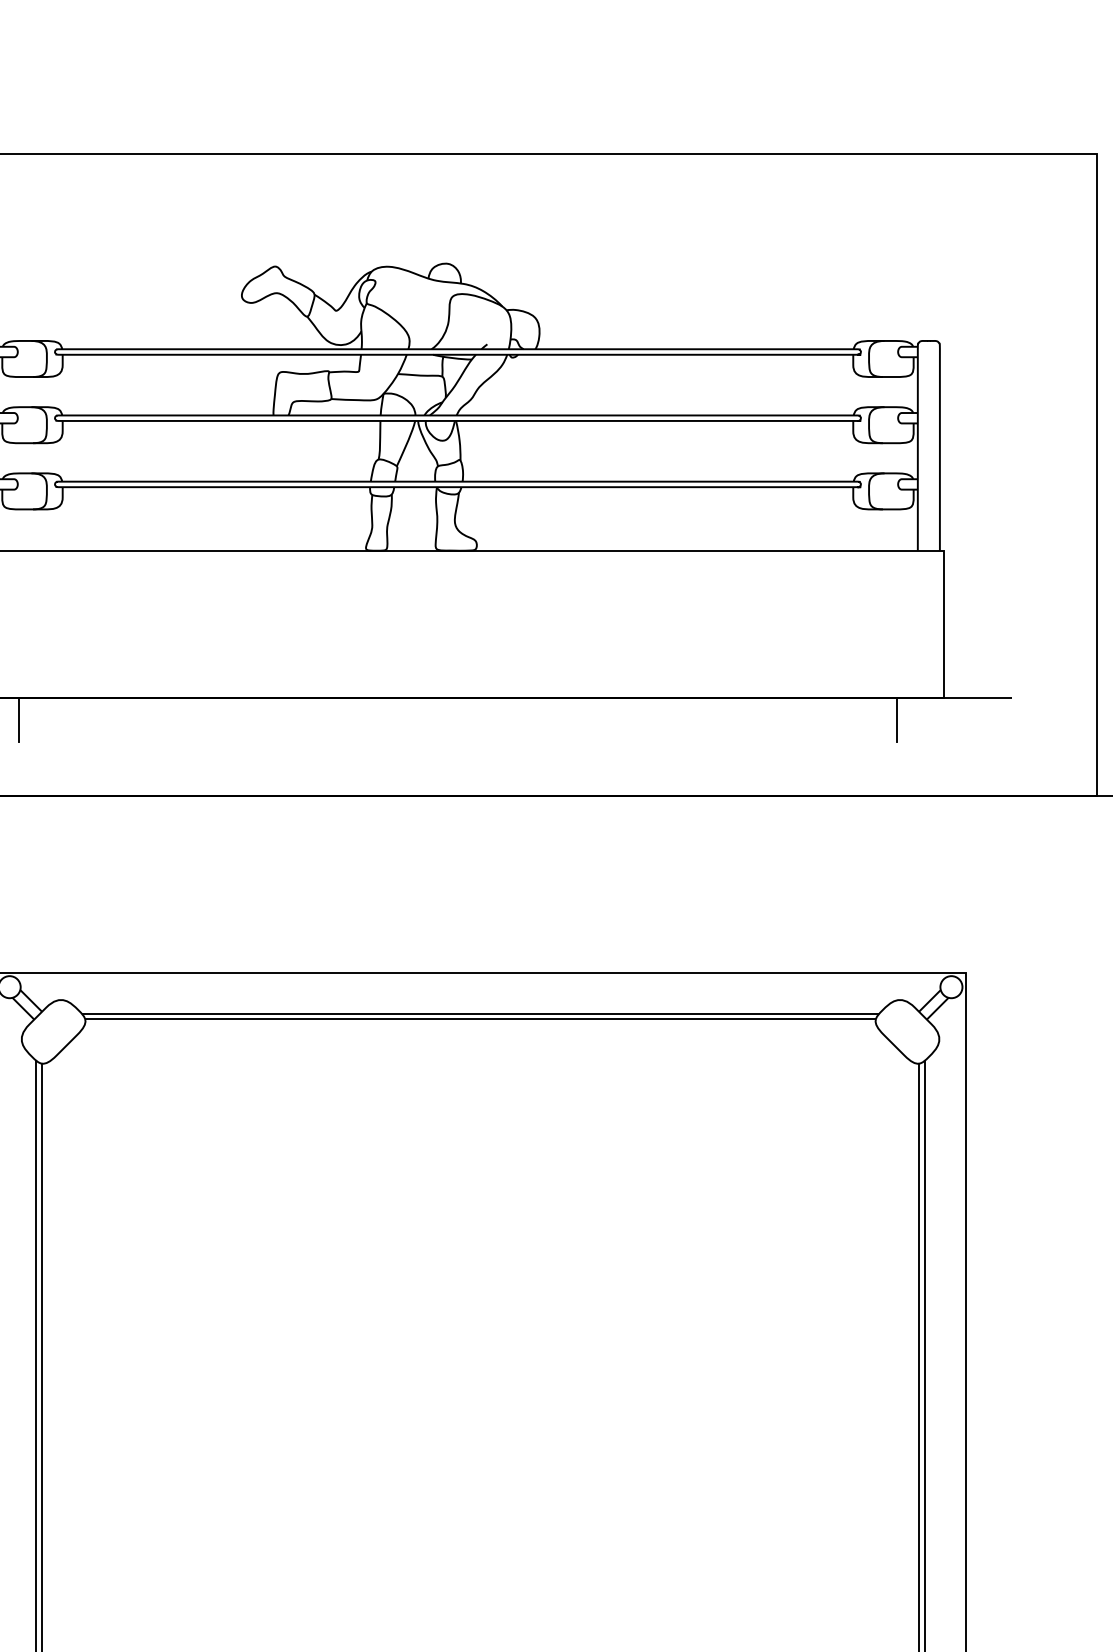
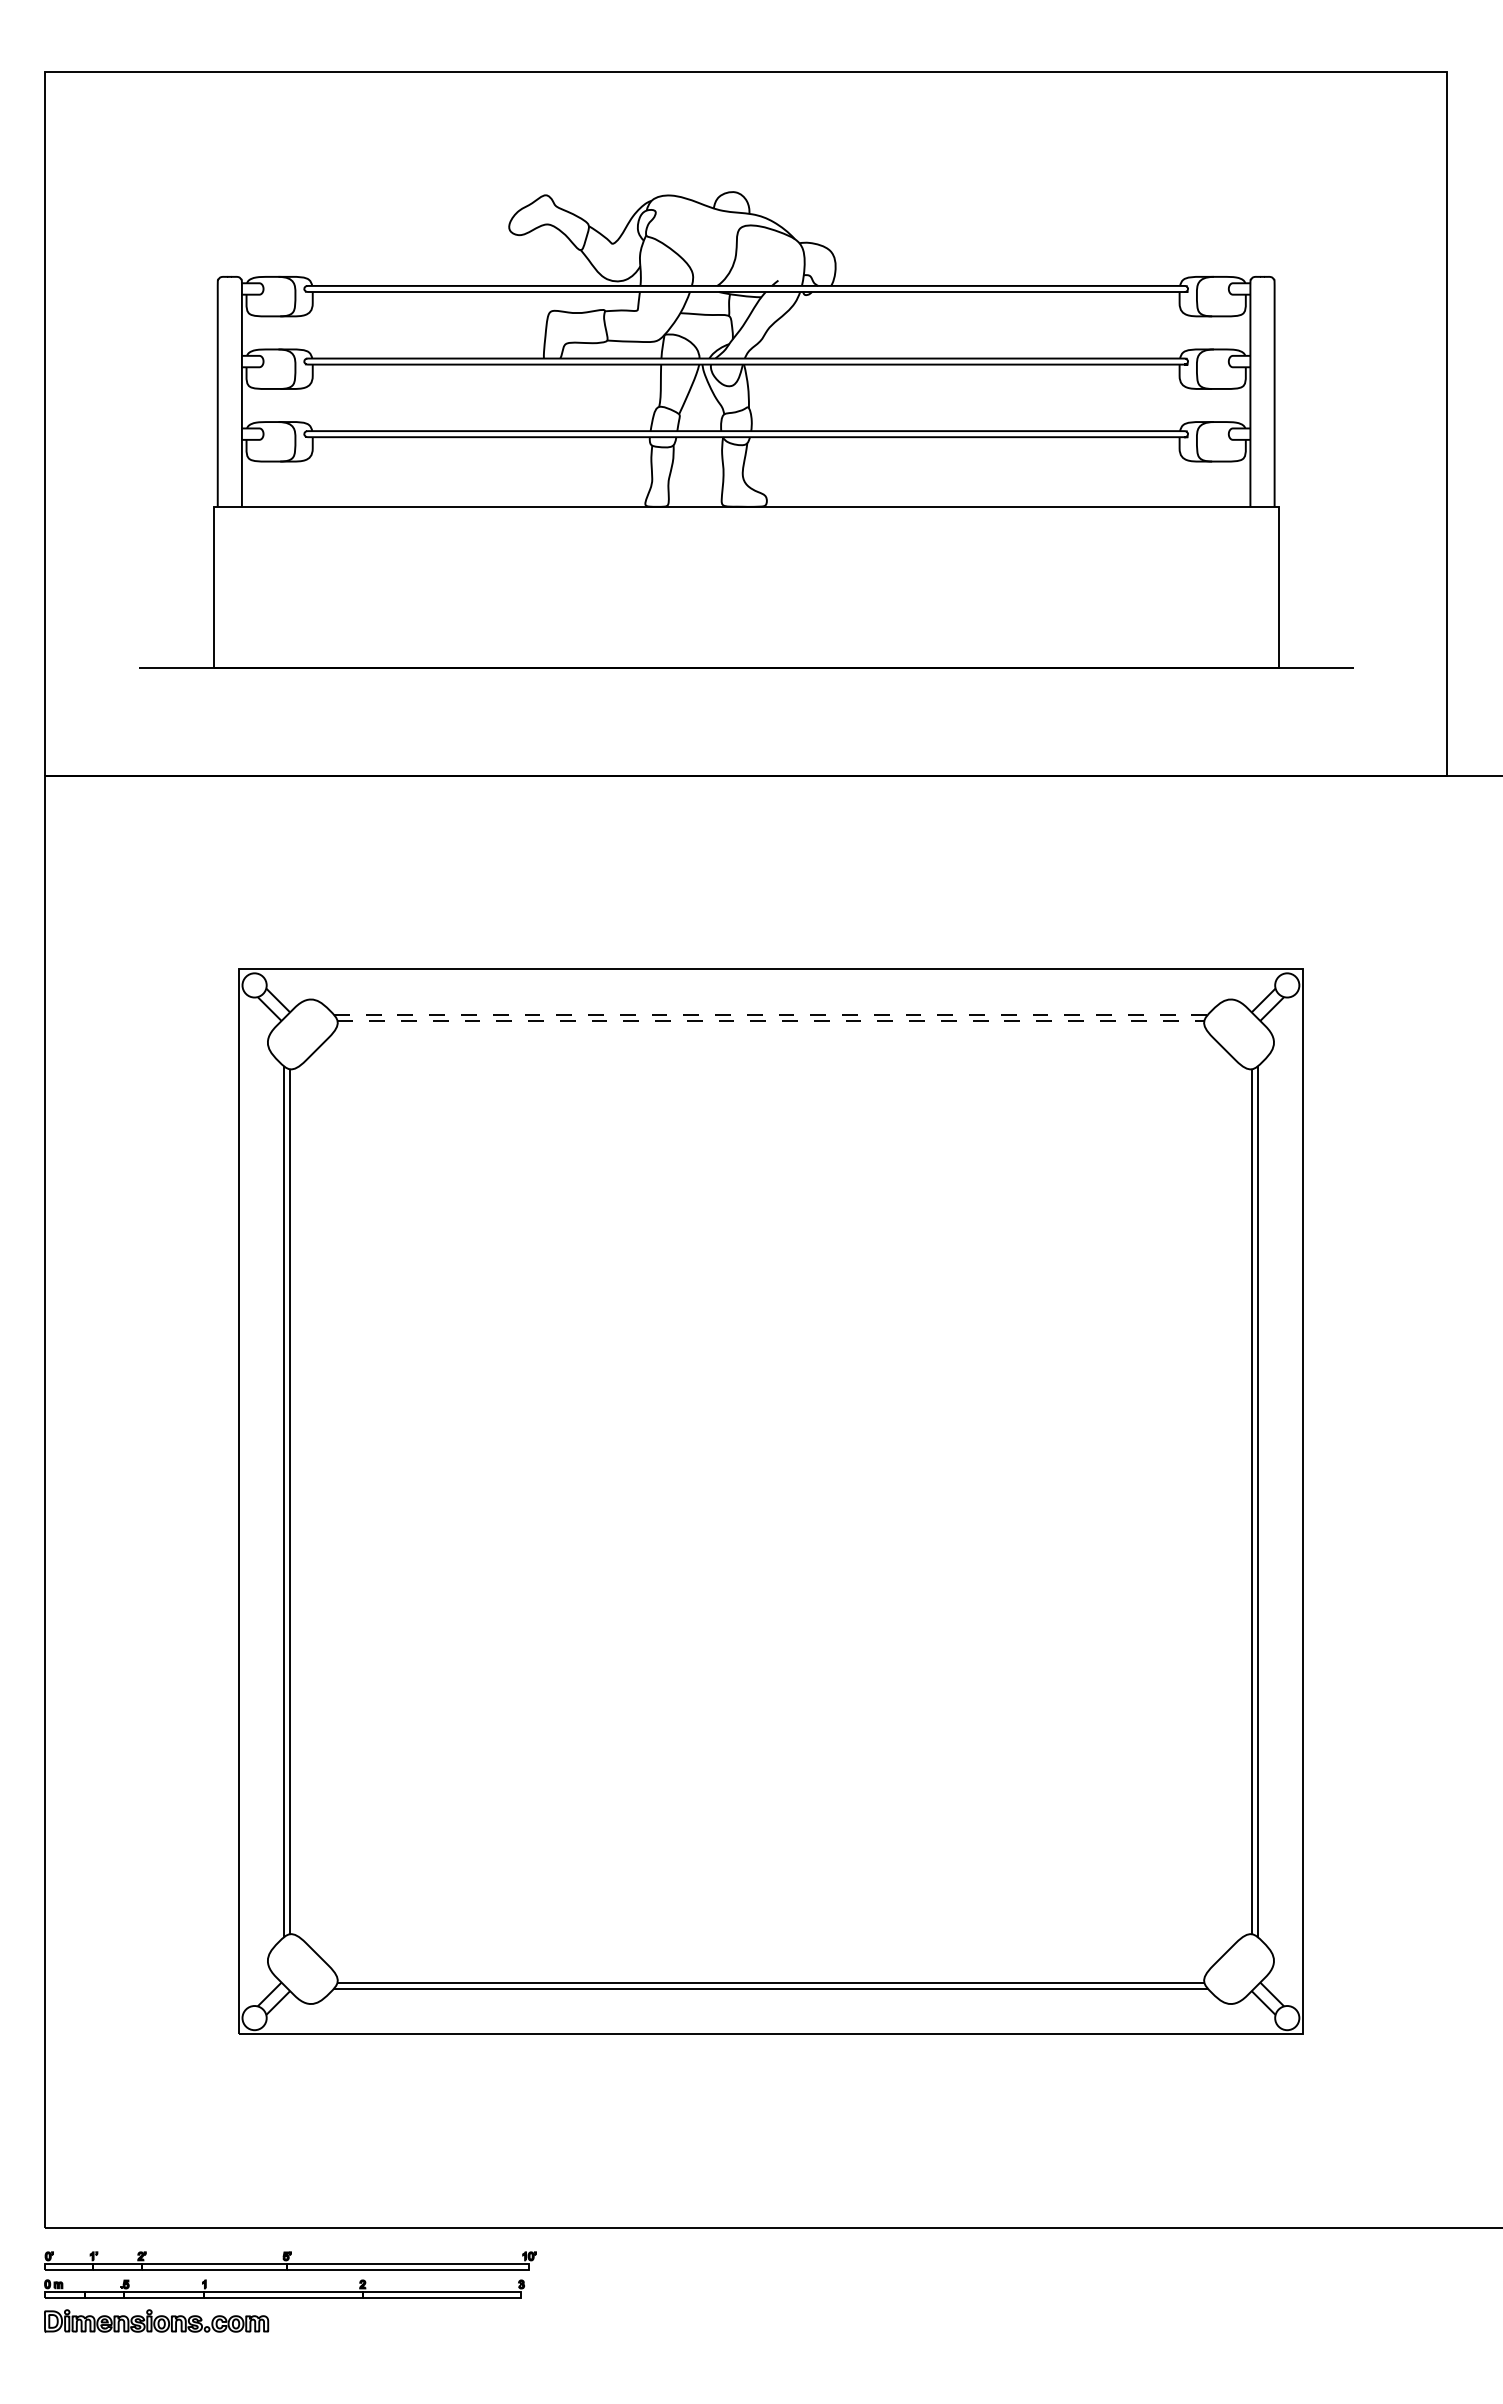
line: (19, 720) -> (265, 692), removed
line: (896, 720) -> (1227, 692), removed
line: (480, 1013) -> (770, 1014), solid -> dashed
line: (481, 1019) -> (771, 1020), solid -> dashed

